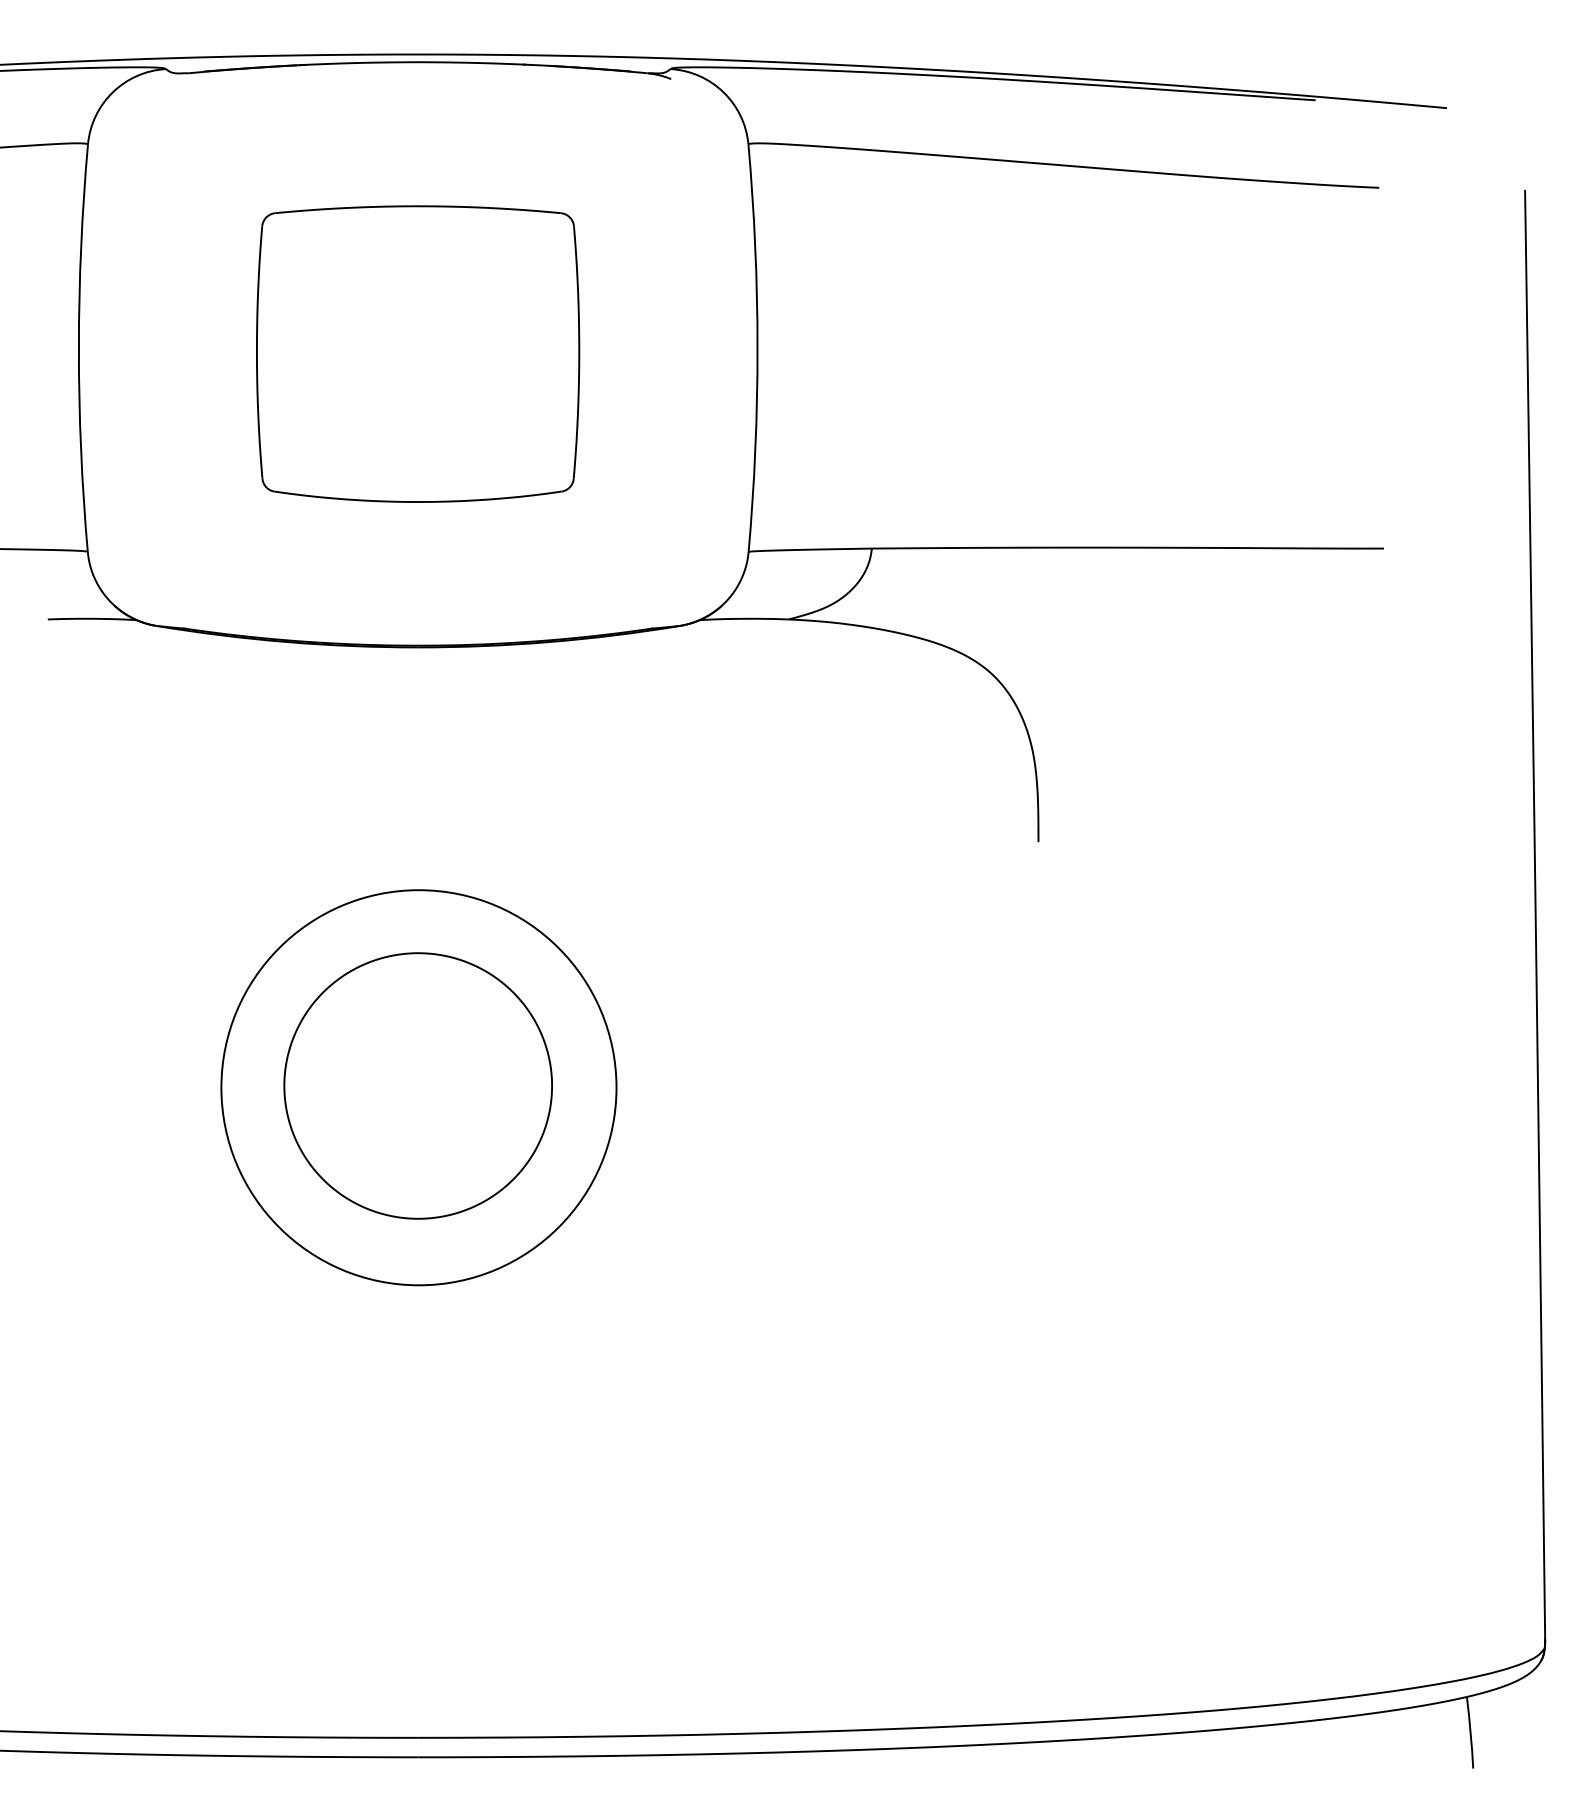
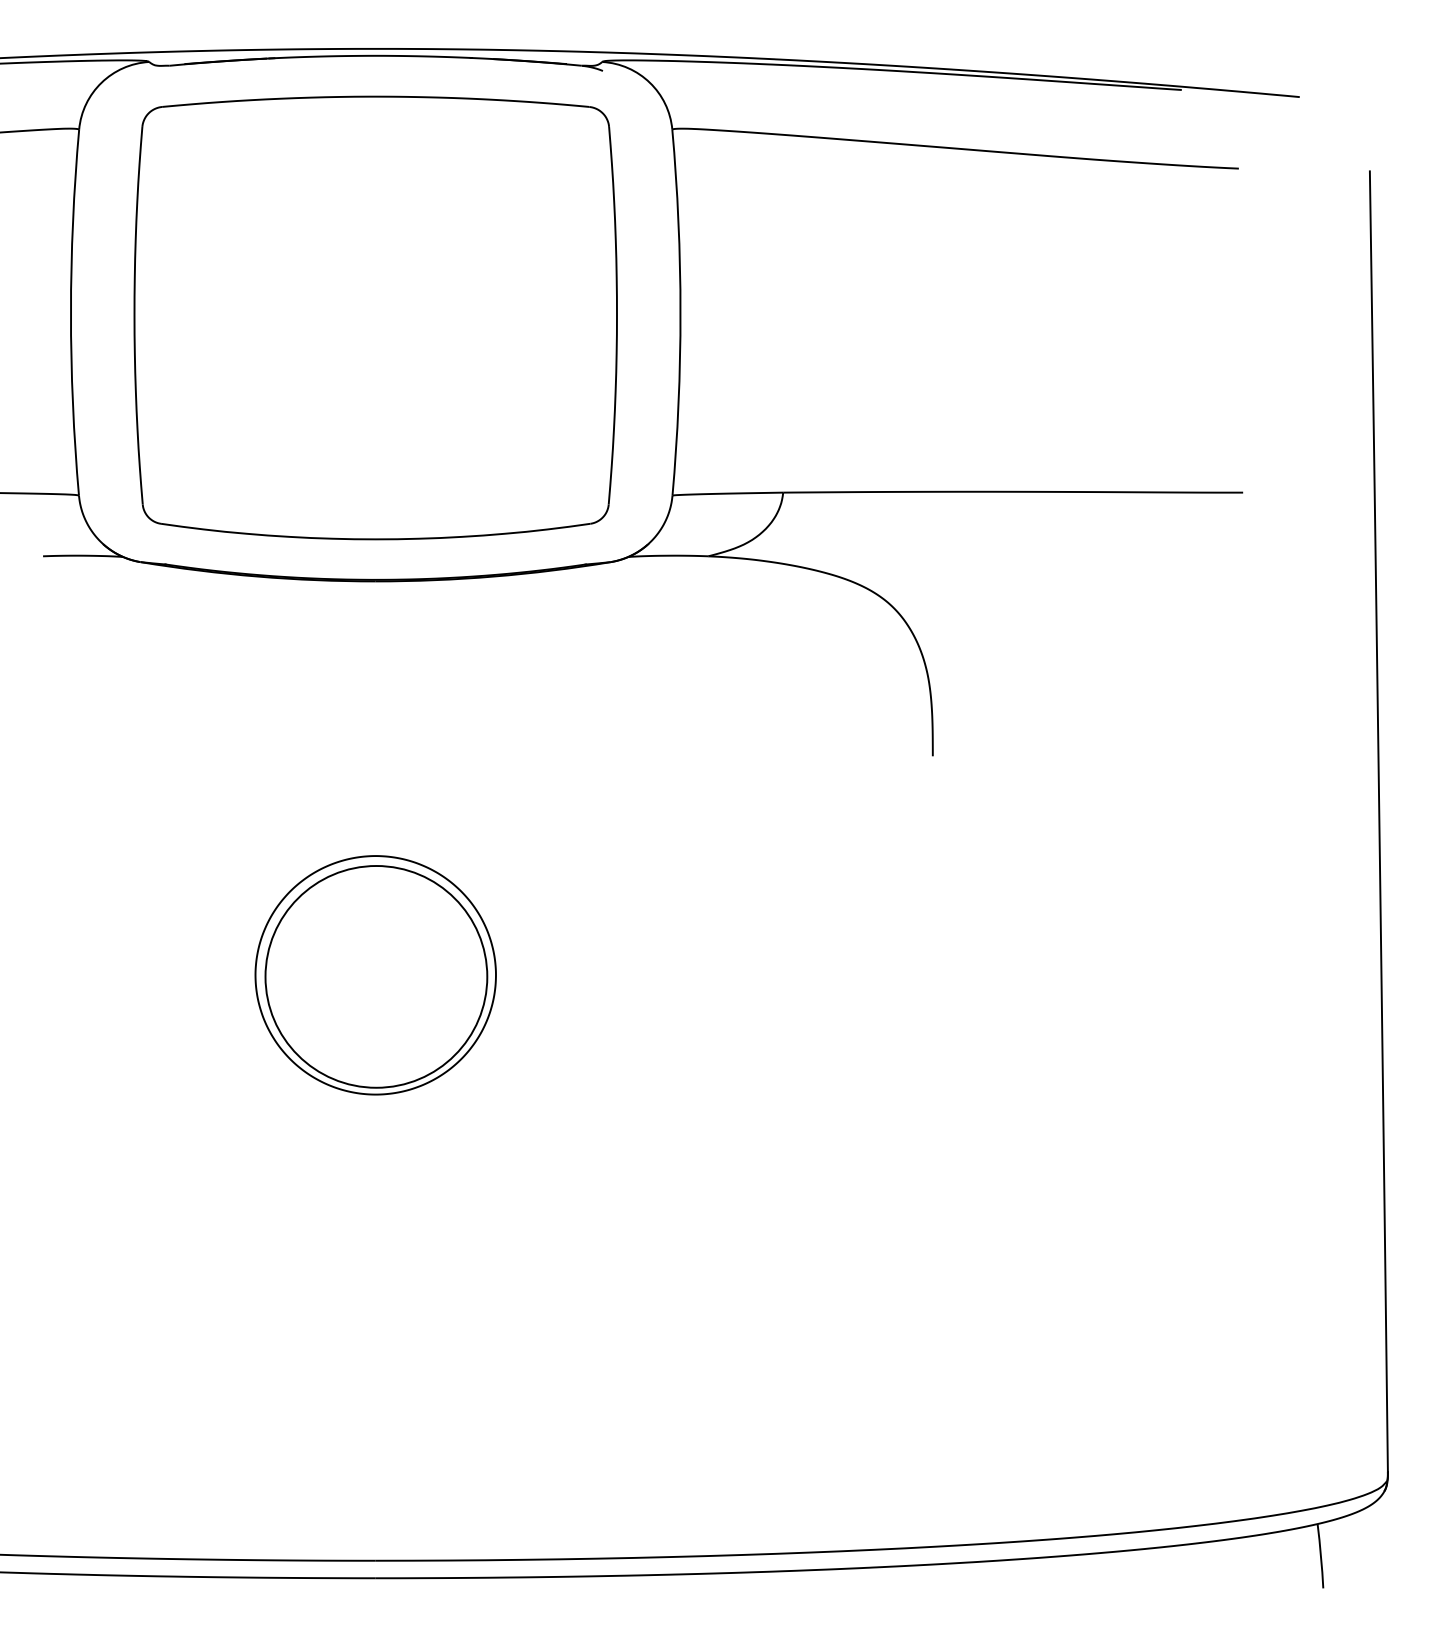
part: (417, 353) -> (375, 317), size x1.67
circle: (419, 1087) -> (376, 976), size x0.62

